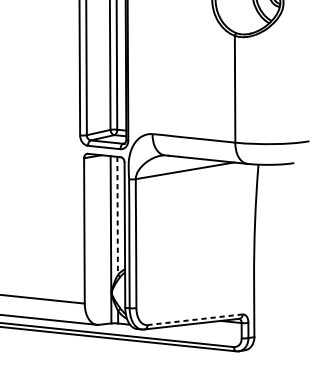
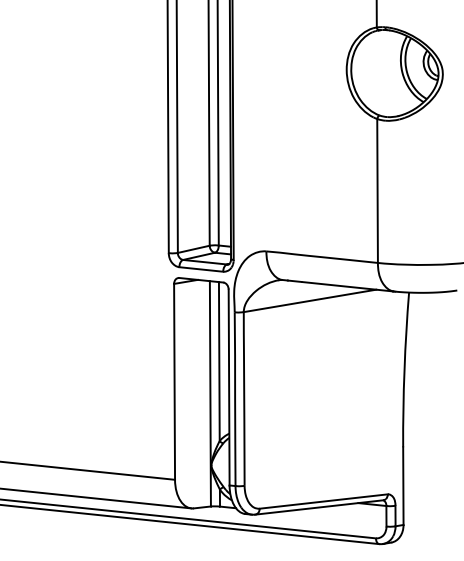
line: (117, 215) -> (219, 361), dashed -> solid
line: (194, 319) -> (323, 501), dashed -> solid

